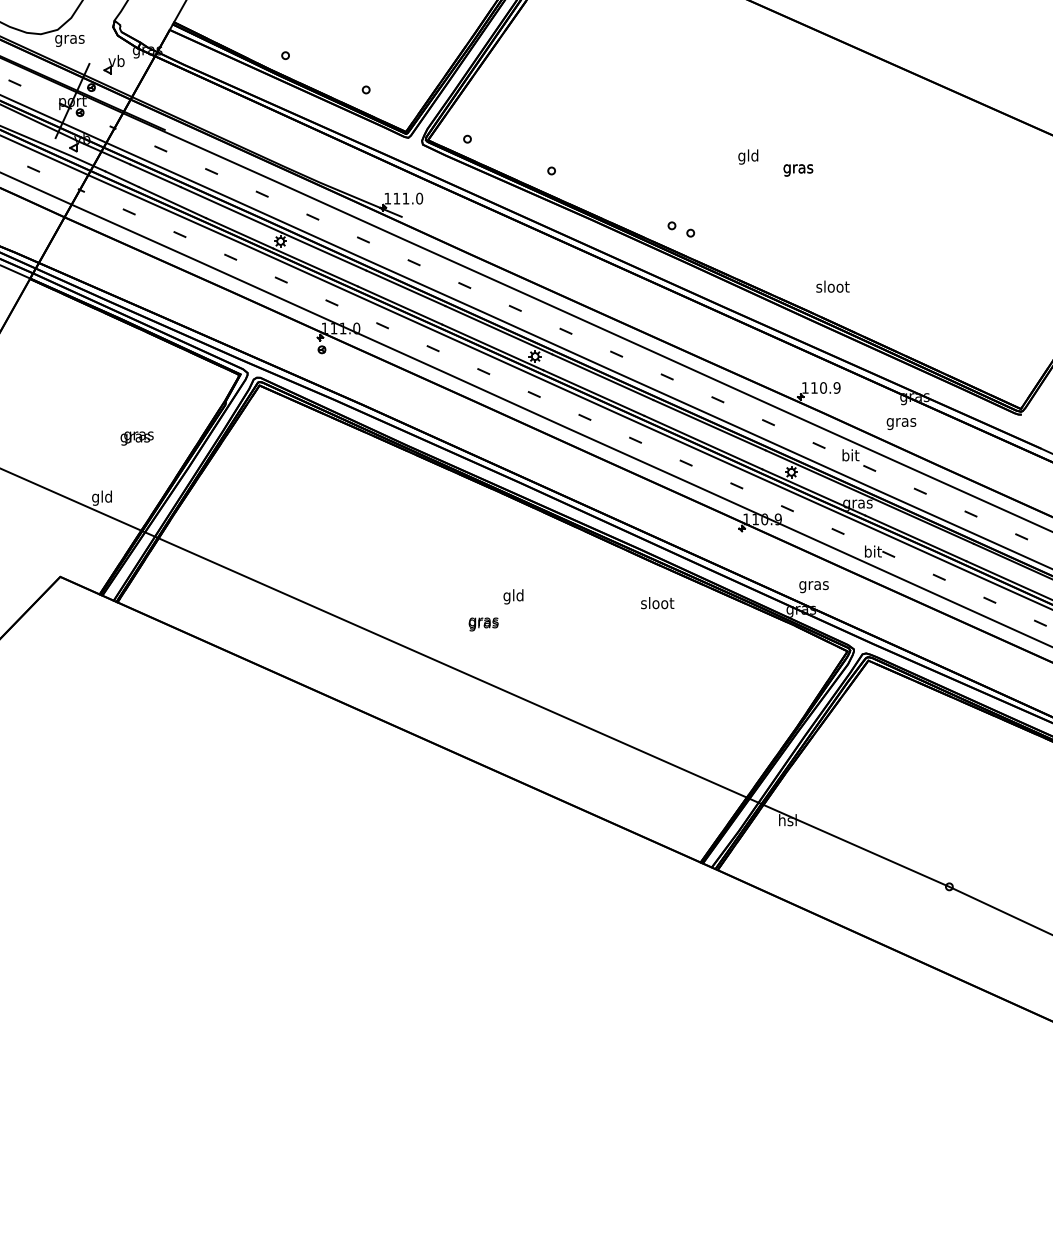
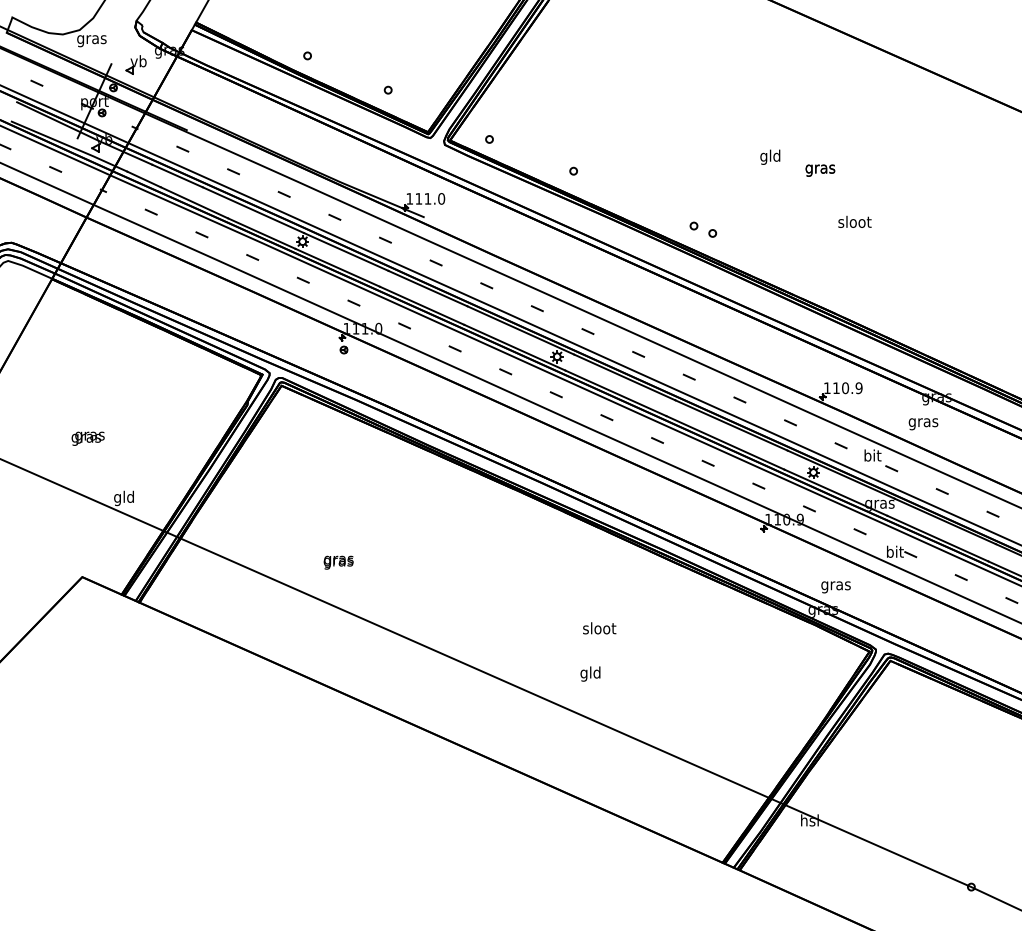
text: (832, 286) -> (854, 221), moved
text: (136, 438) -> (87, 438), moved
text: (513, 596) -> (590, 673), moved
text: (657, 603) -> (599, 628), moved
text: (483, 624) -> (338, 562), moved

